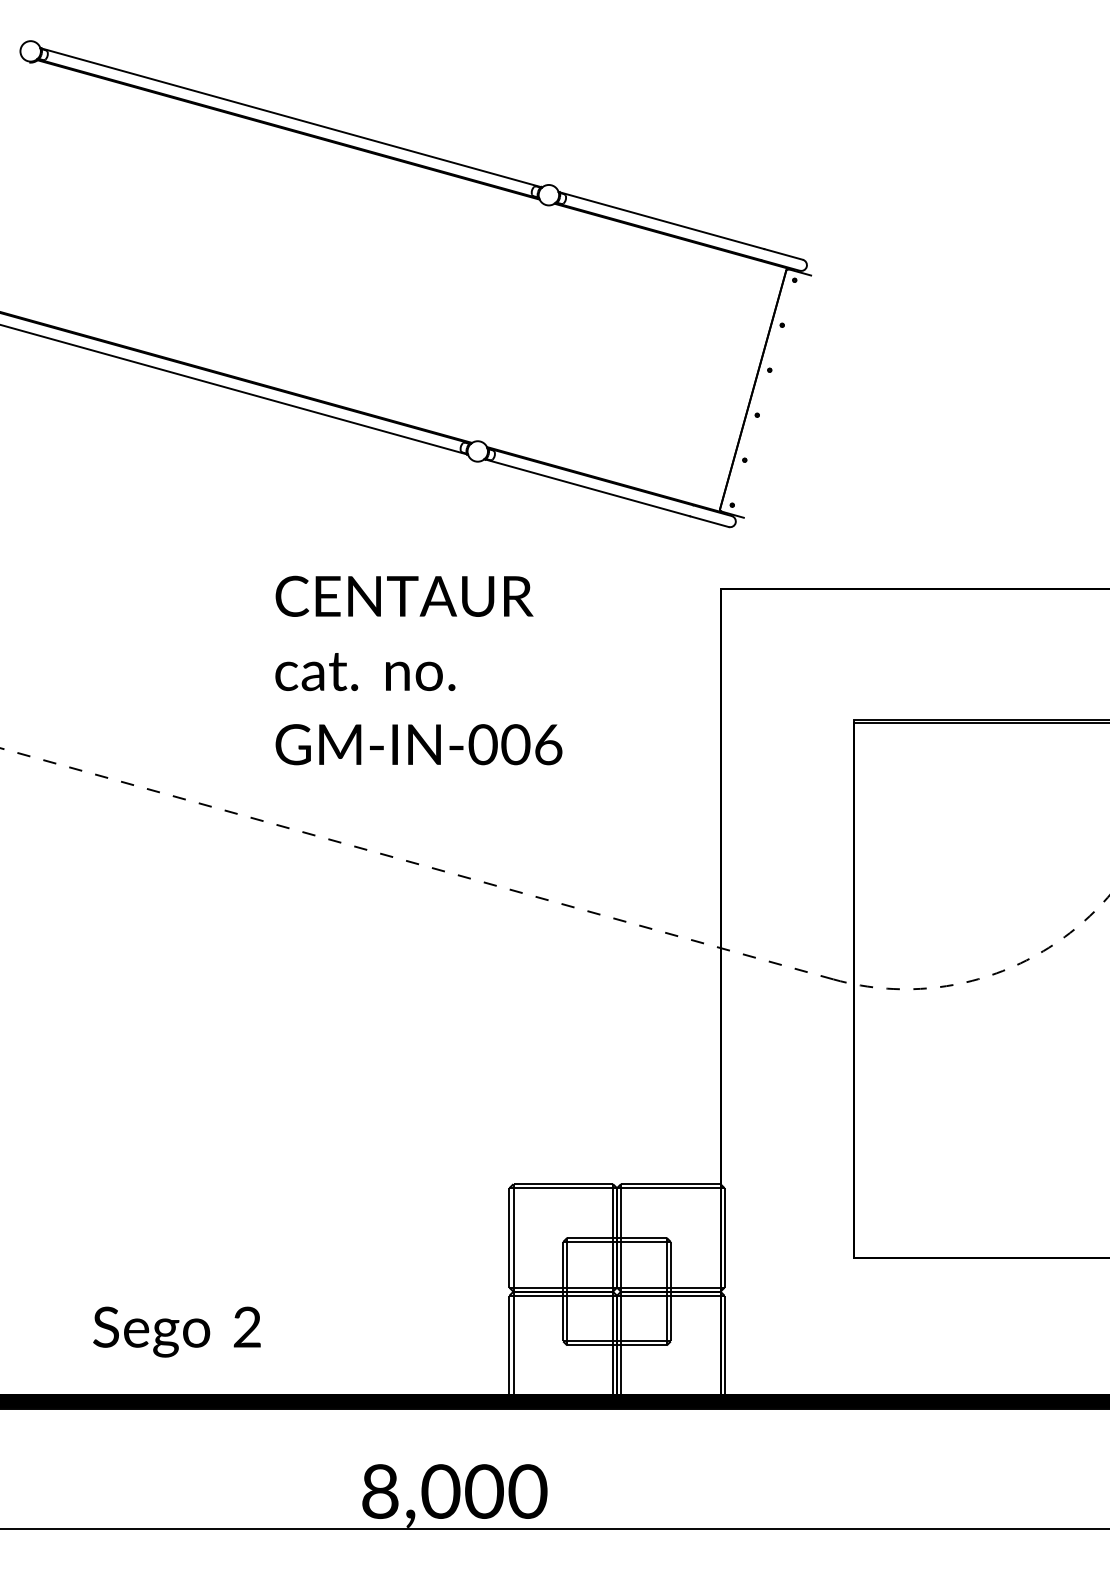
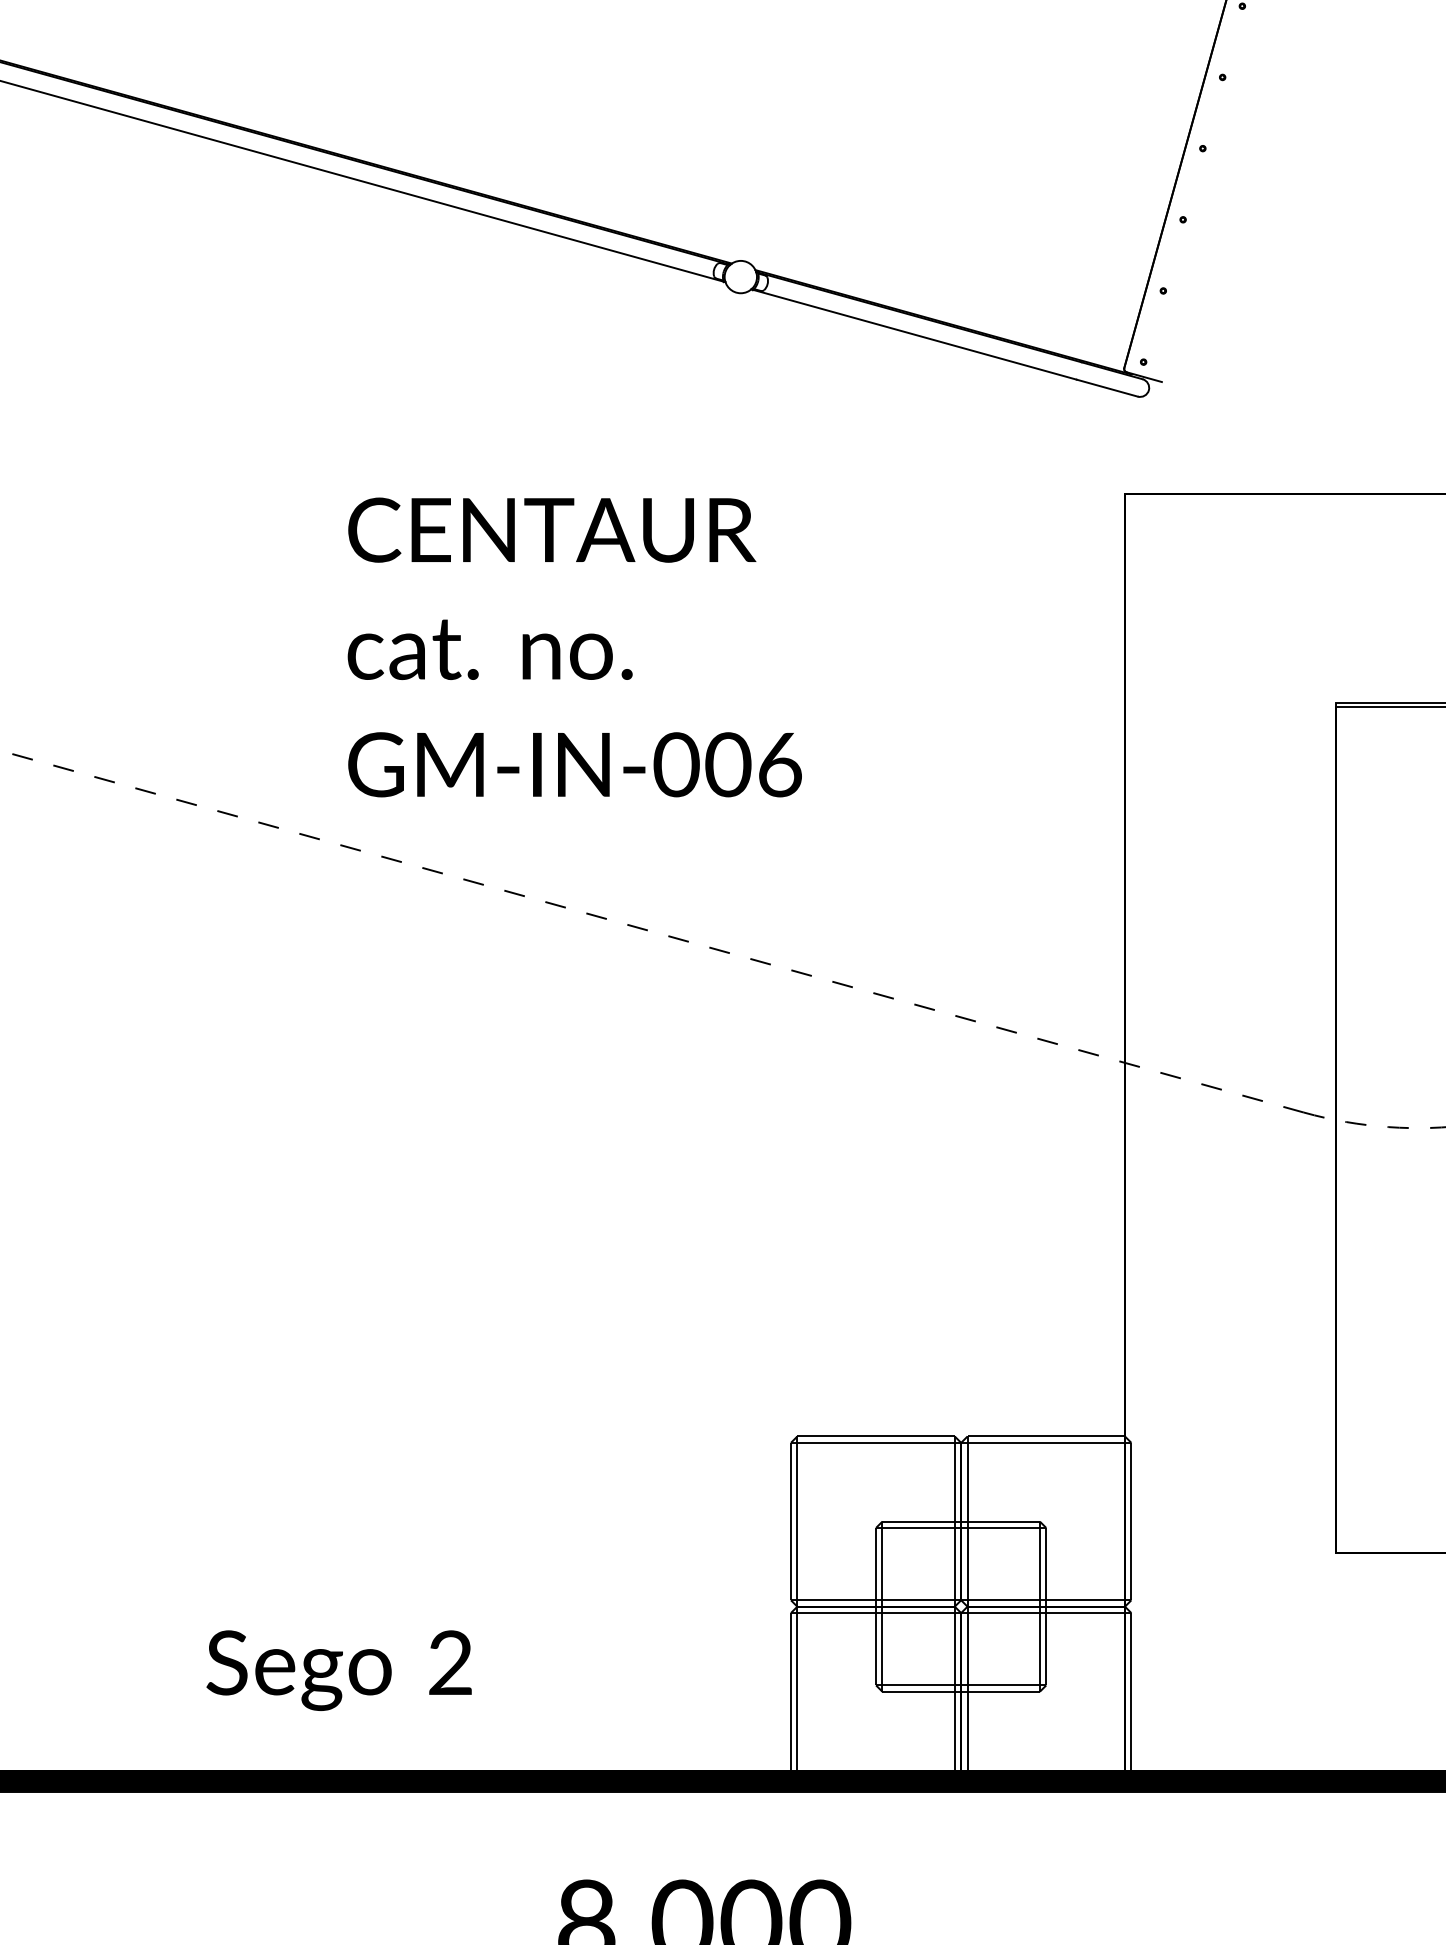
text: (418, 670) -> (574, 647), moved
text: (176, 1331) -> (338, 1669), moved

